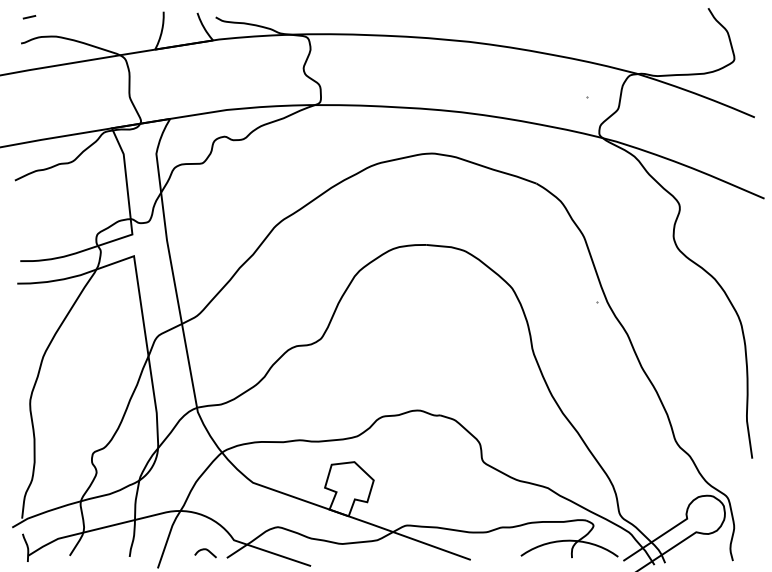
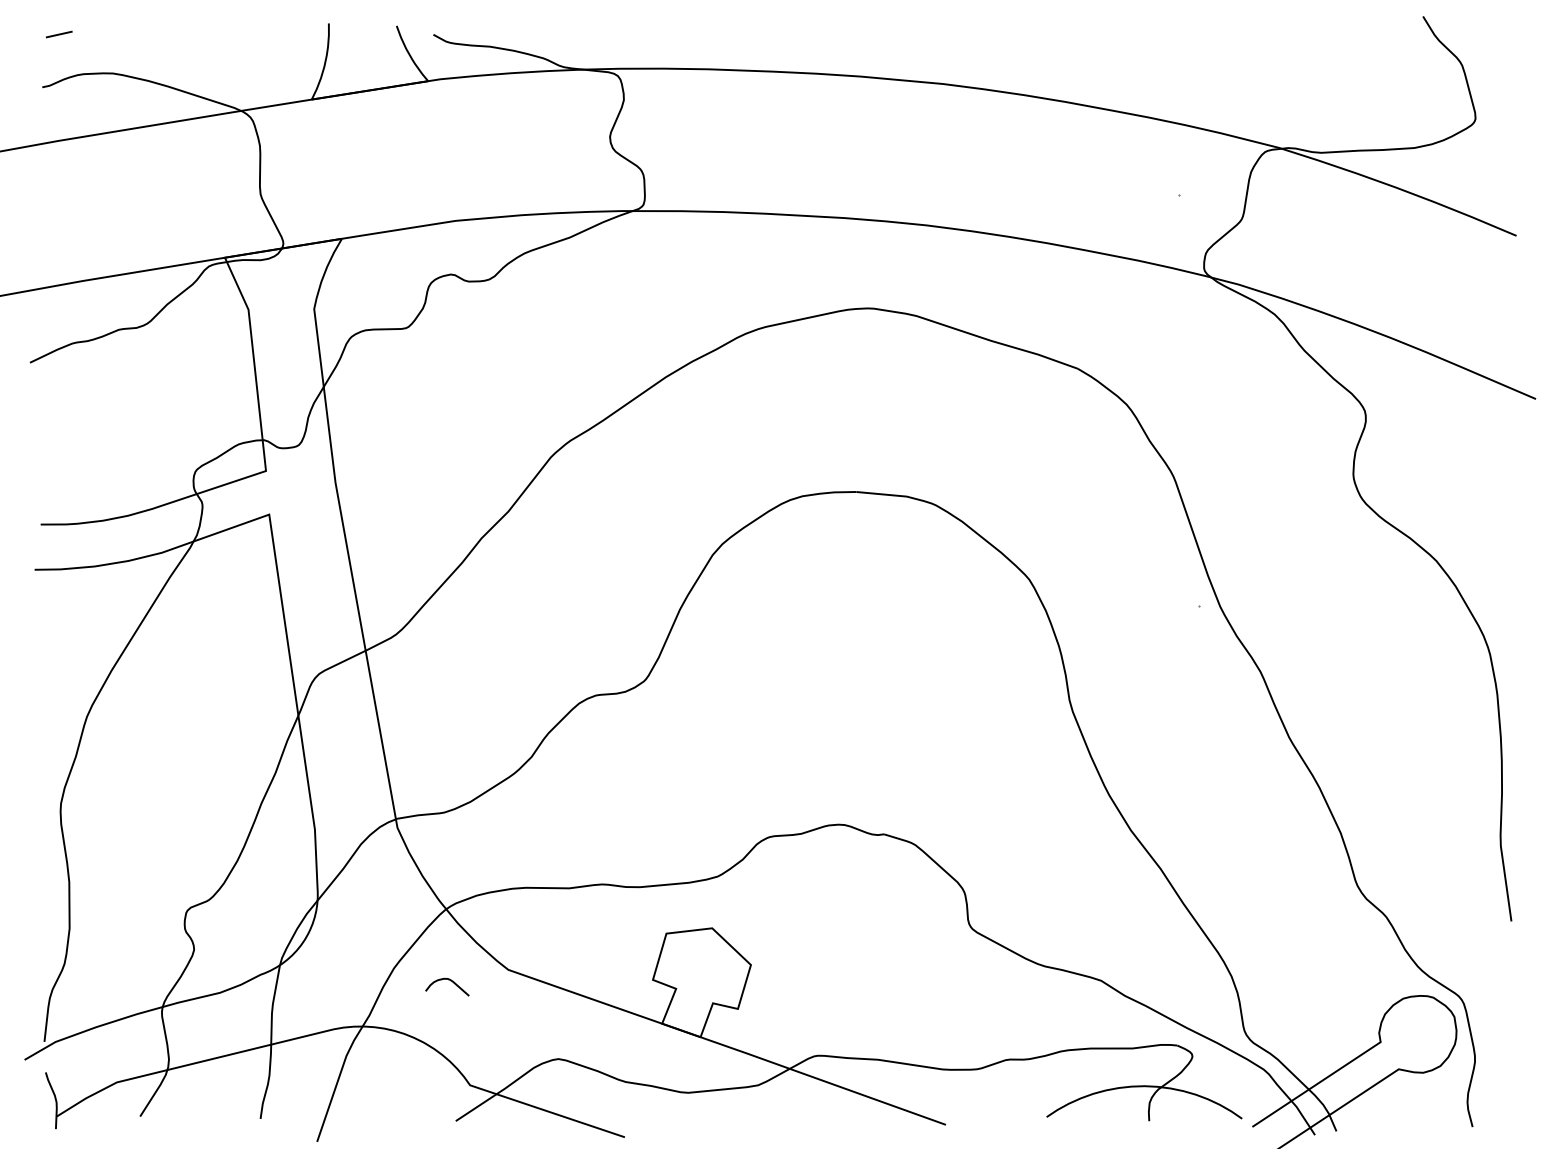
curve: (207, 551) -> (451, 983), moved

